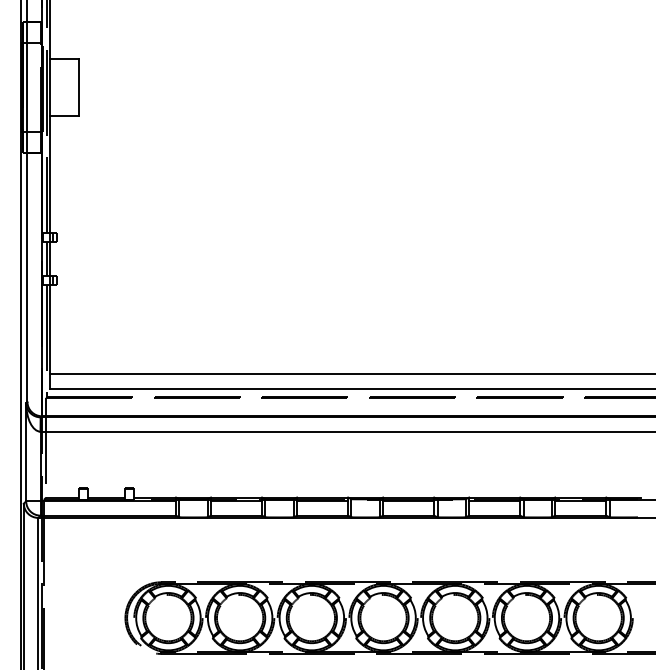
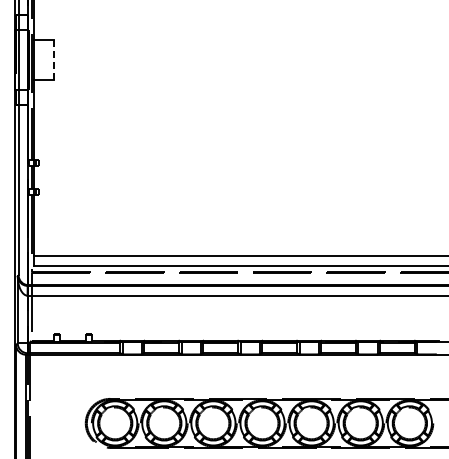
line: (78, 86) -> (53, 59), solid -> dashed

